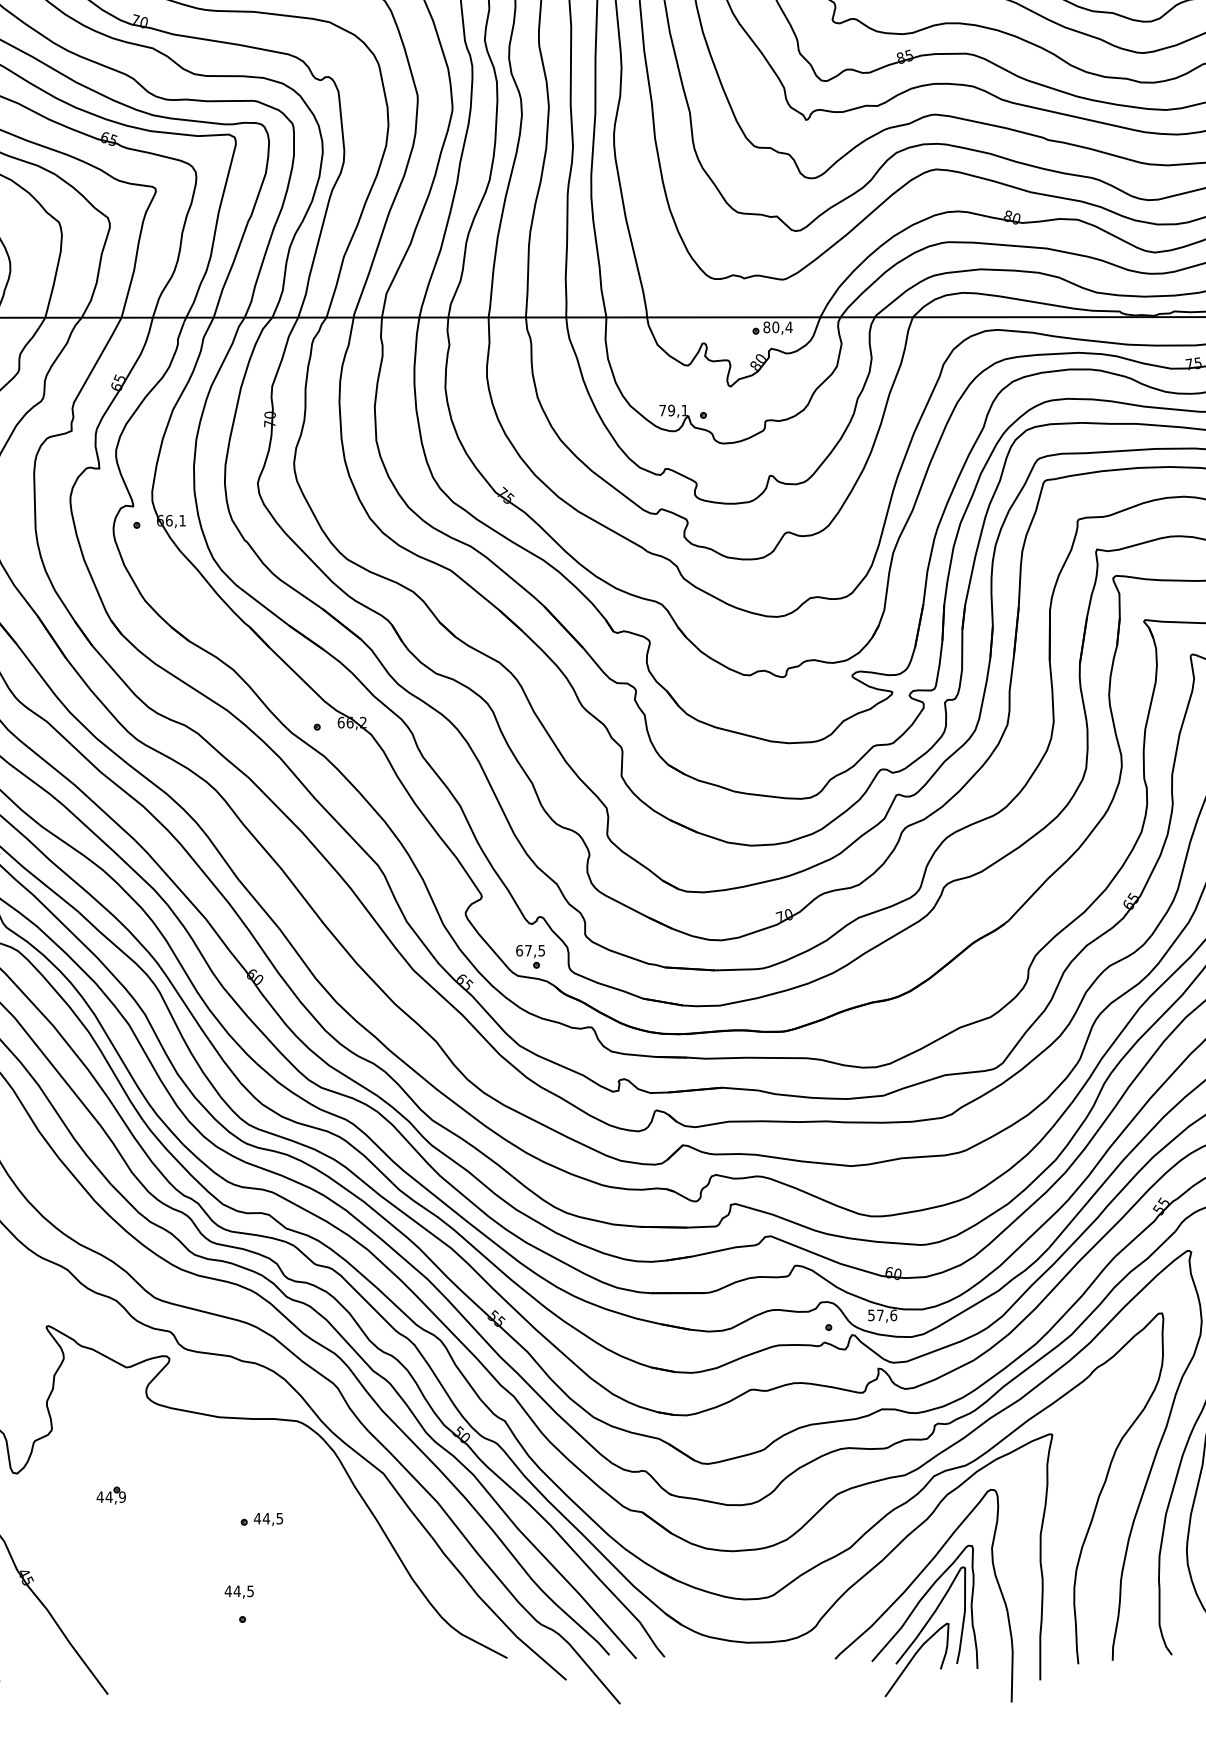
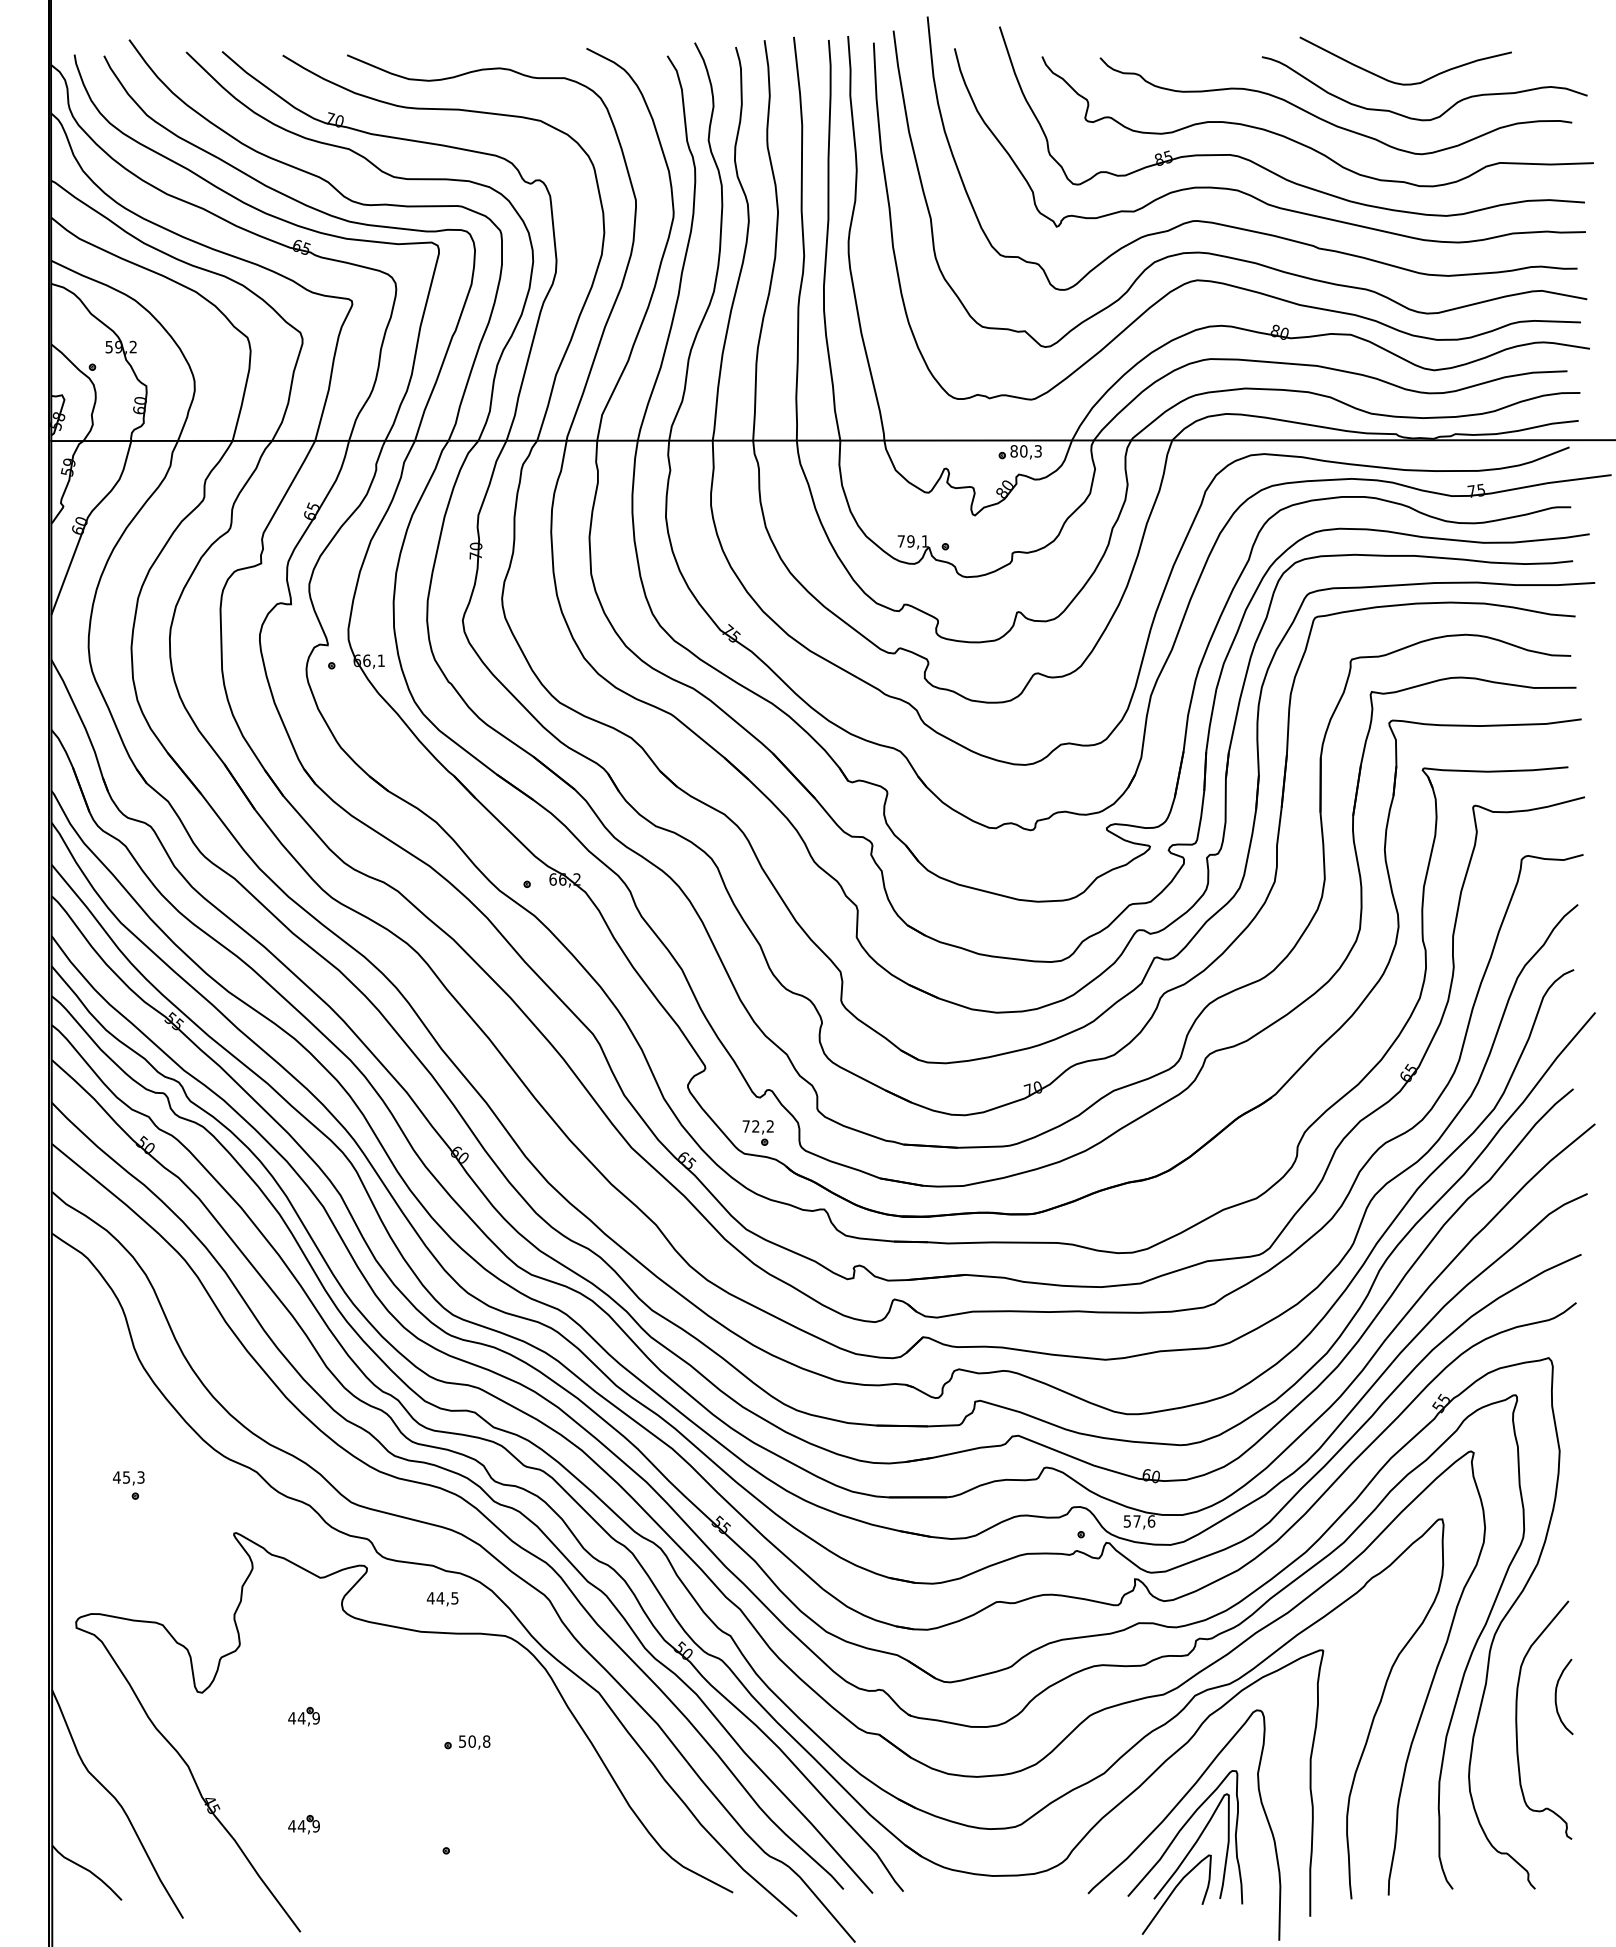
text: (789, 327) -> (1038, 451), 80,4 -> 80,3
text: (529, 950) -> (757, 1126), 67,5 -> 72,2
text: (268, 1518) -> (474, 1741), 44,5 -> 50,8
text: (239, 1592) -> (442, 1599), moved
part: (110, 1595) -> (303, 1824), added

